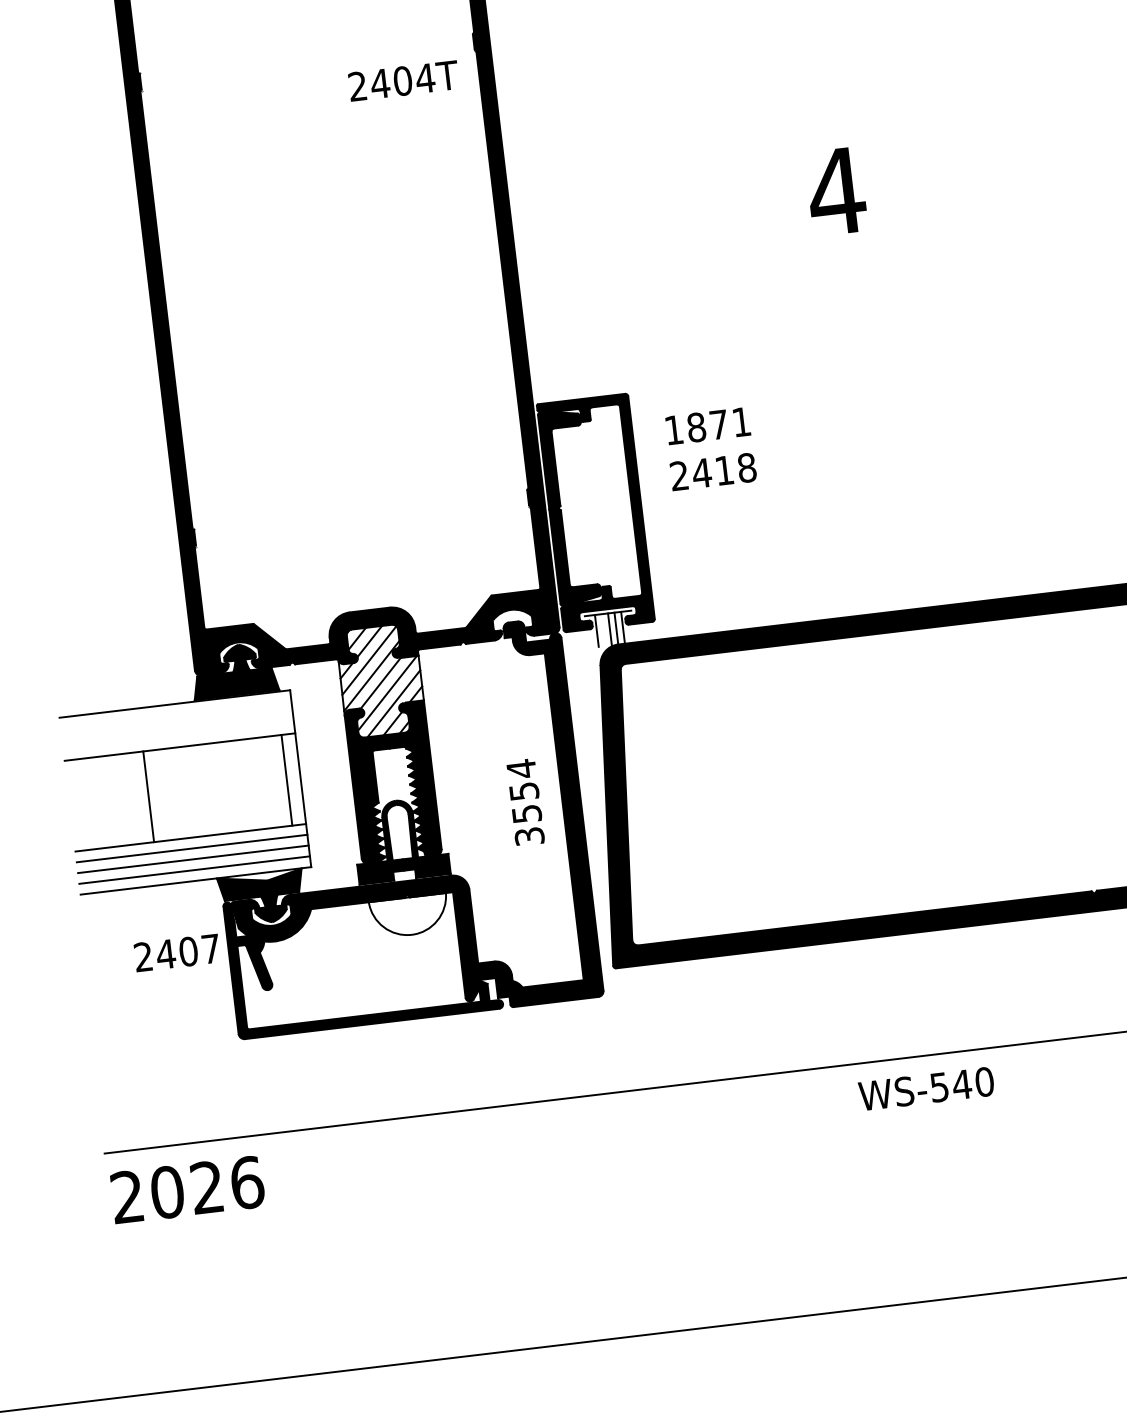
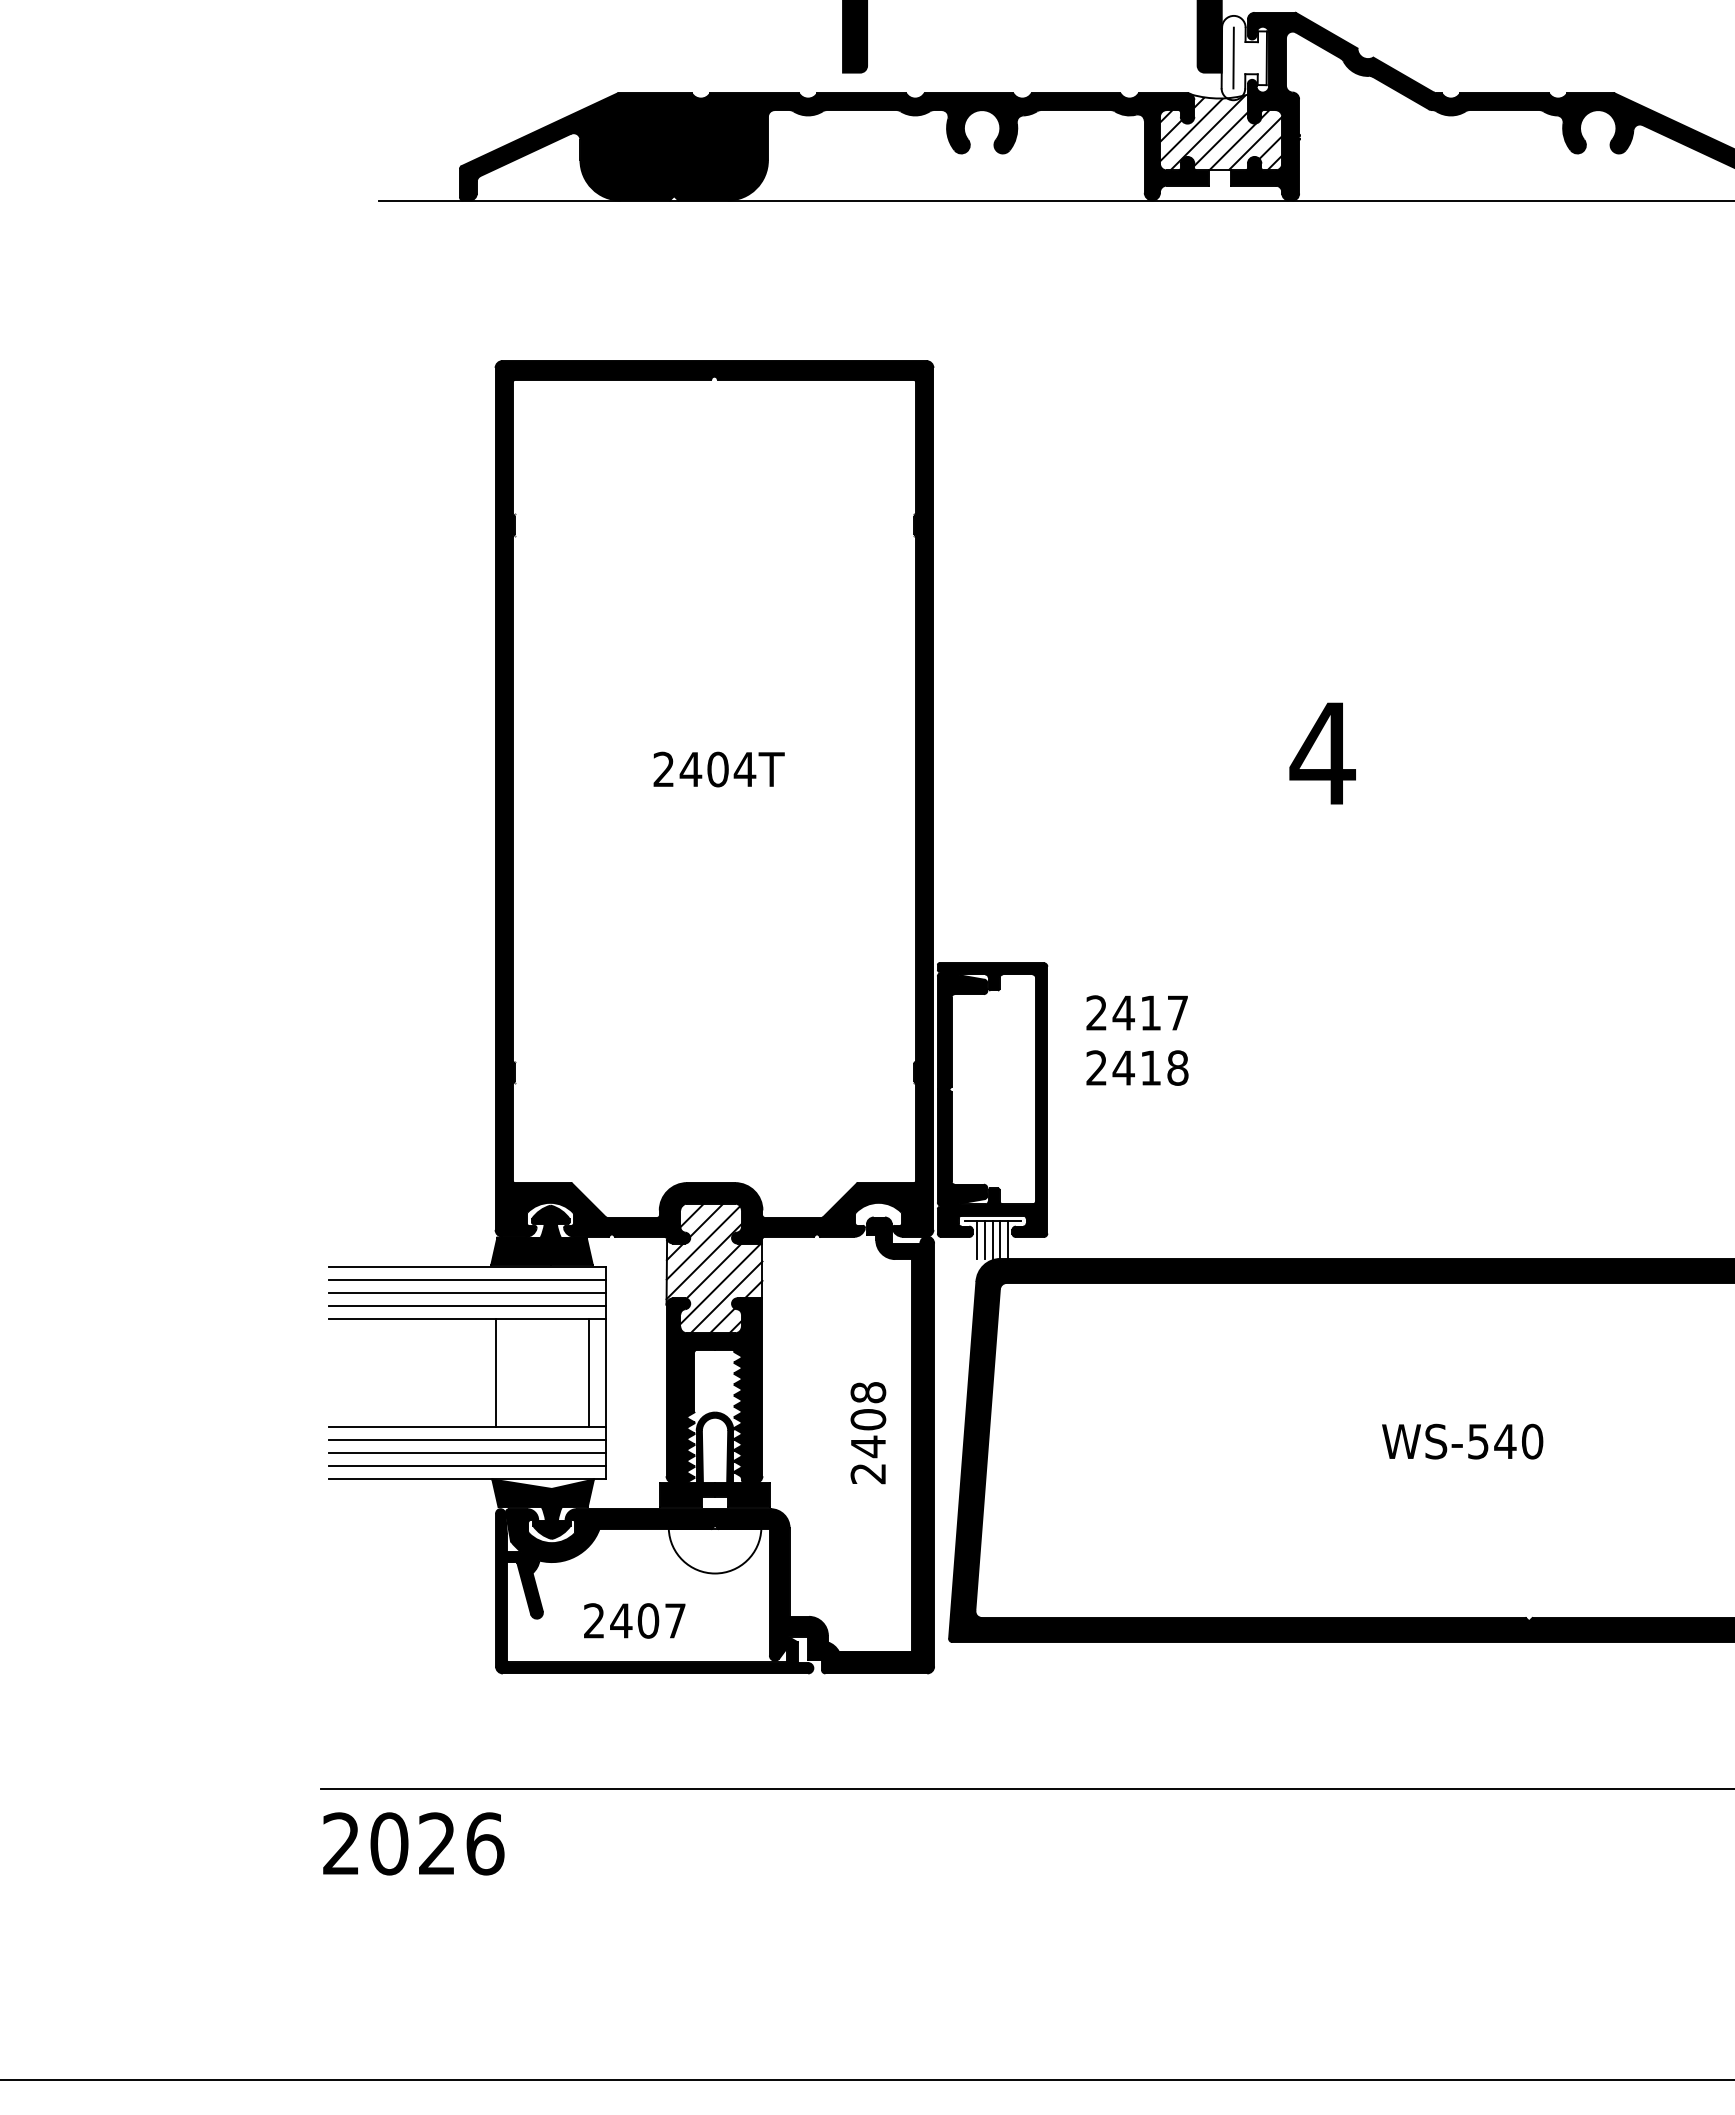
text: (403, 81) -> (718, 769), moved
text: (707, 425) -> (1136, 1012), 1871 -> 2417
line: (603, 629) -> (985, 1239), added
line: (175, 714) -> (466, 1279), added
line: (176, 725) -> (466, 1292), added
line: (178, 736) -> (466, 1305), added
line: (149, 796) -> (496, 1372), moved
text: (525, 802) -> (868, 1432), 3554 -> 2408
text: (176, 952) -> (634, 1620), moved
text: (926, 1088) -> (1462, 1441), moved

